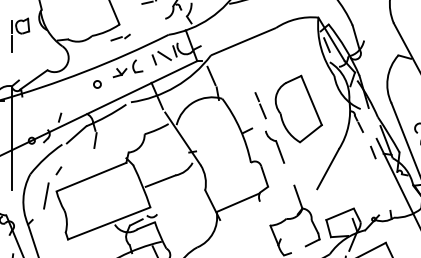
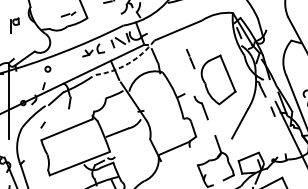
part: (20, 34) -> (15, 25), size x0.6
part: (120, 37) -> (68, 14), moved
circle: (97, 84) -> (47, 69), moved
arc: (175, 86) -> (128, 63), solid -> dashed
line: (260, 105) -> (190, 59), moved
line: (46, 195) -> (34, 143), removed

